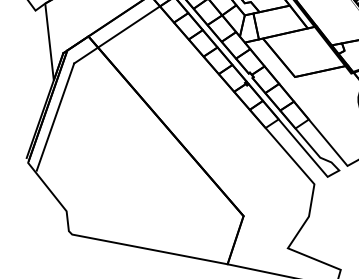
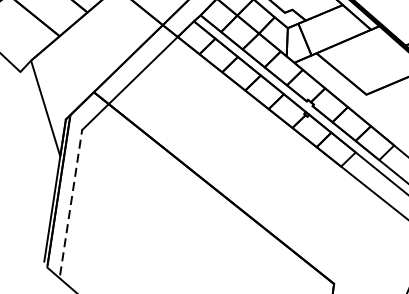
line: (55, 117) -> (71, 203), solid -> dashed

